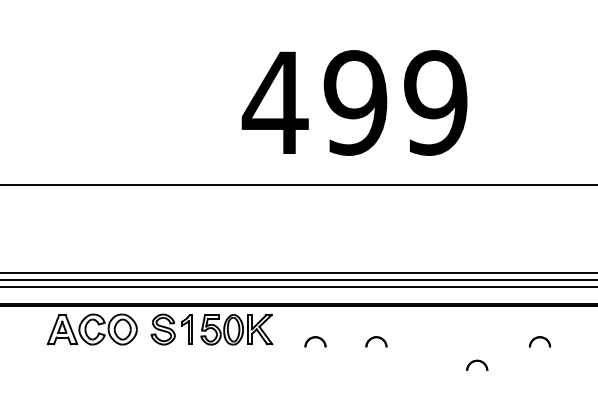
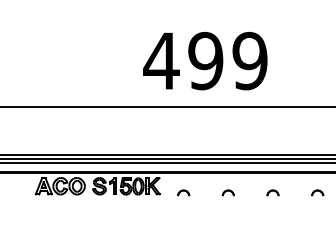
part: (374, 340) -> (227, 192), moved
part: (539, 340) -> (317, 192), moved
part: (476, 364) -> (272, 192), moved

